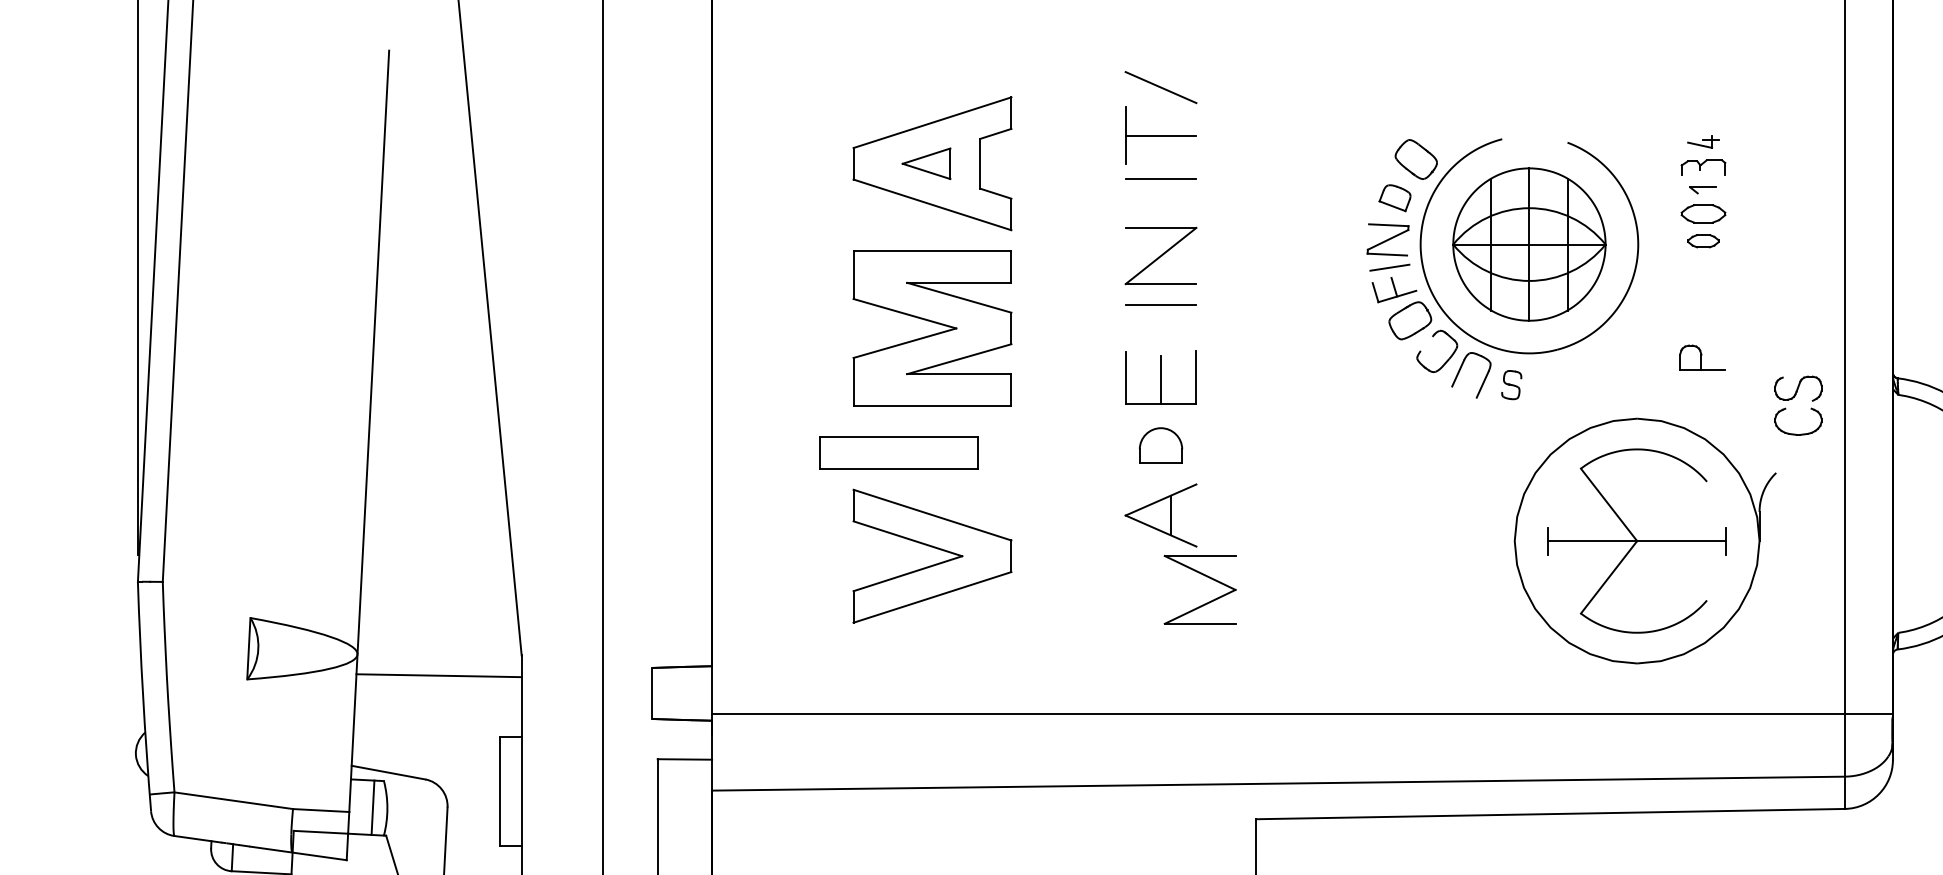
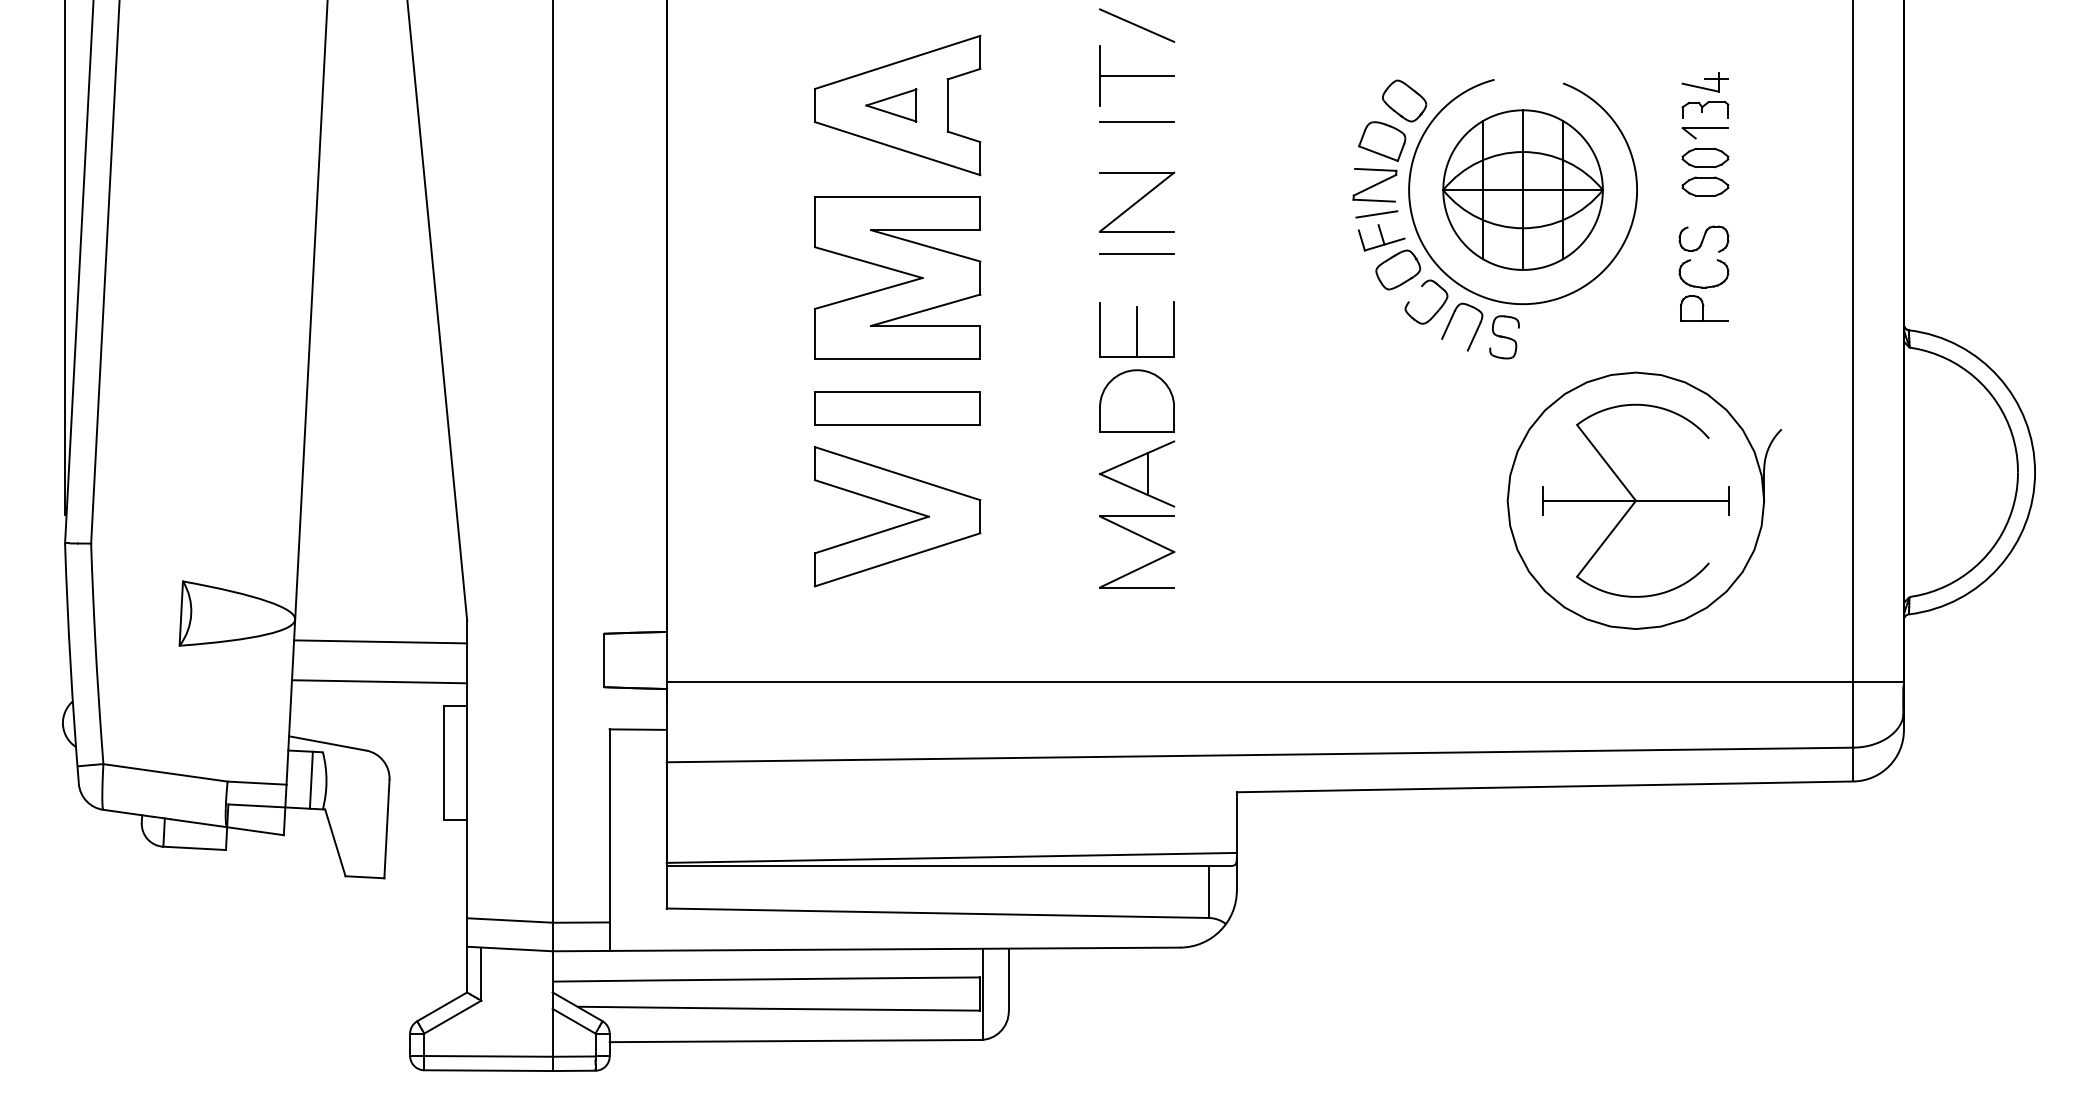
part: (1702, 141) -> (1704, 82), size x1.43
part: (1702, 190) -> (1704, 133), size x1.67
part: (1395, 198) -> (1382, 141), size x1.43
part: (1703, 241) -> (1705, 186), size x1.43
part: (1511, 385) -> (1504, 337), size x1.43
part: (1792, 399) -> (1697, 250), moved
part: (1160, 445) -> (1136, 400), size x1.67
part: (898, 452) -> (897, 408), moved
part: (1206, 577) -> (1143, 538), moved
line: (437, 713) -> (379, 681), added

